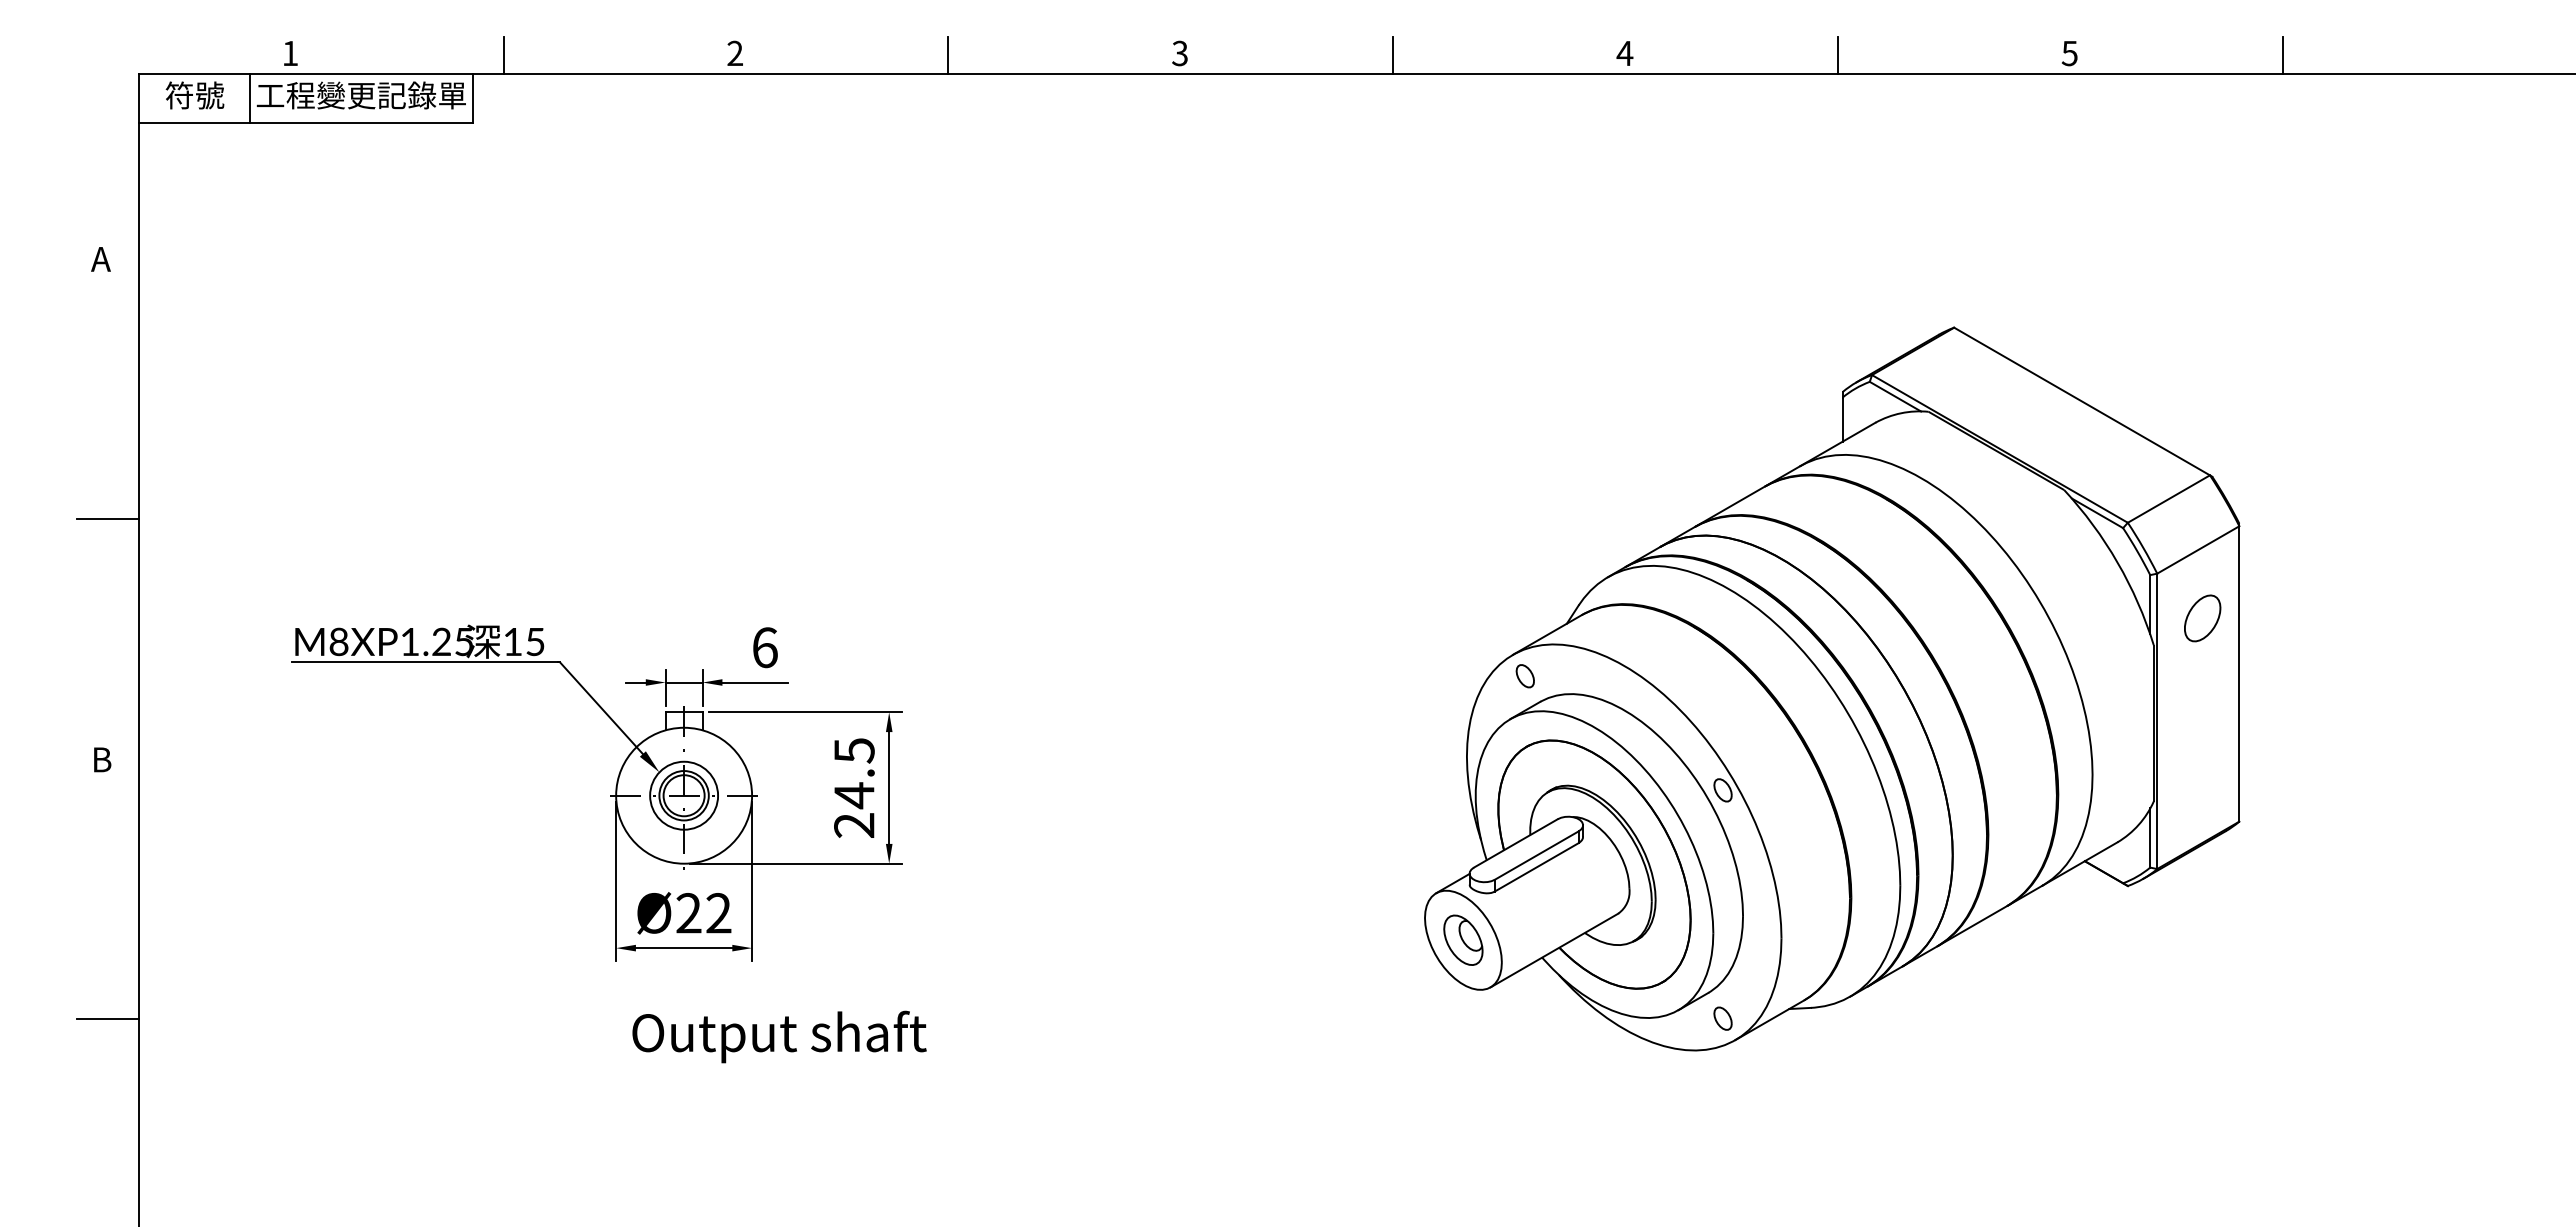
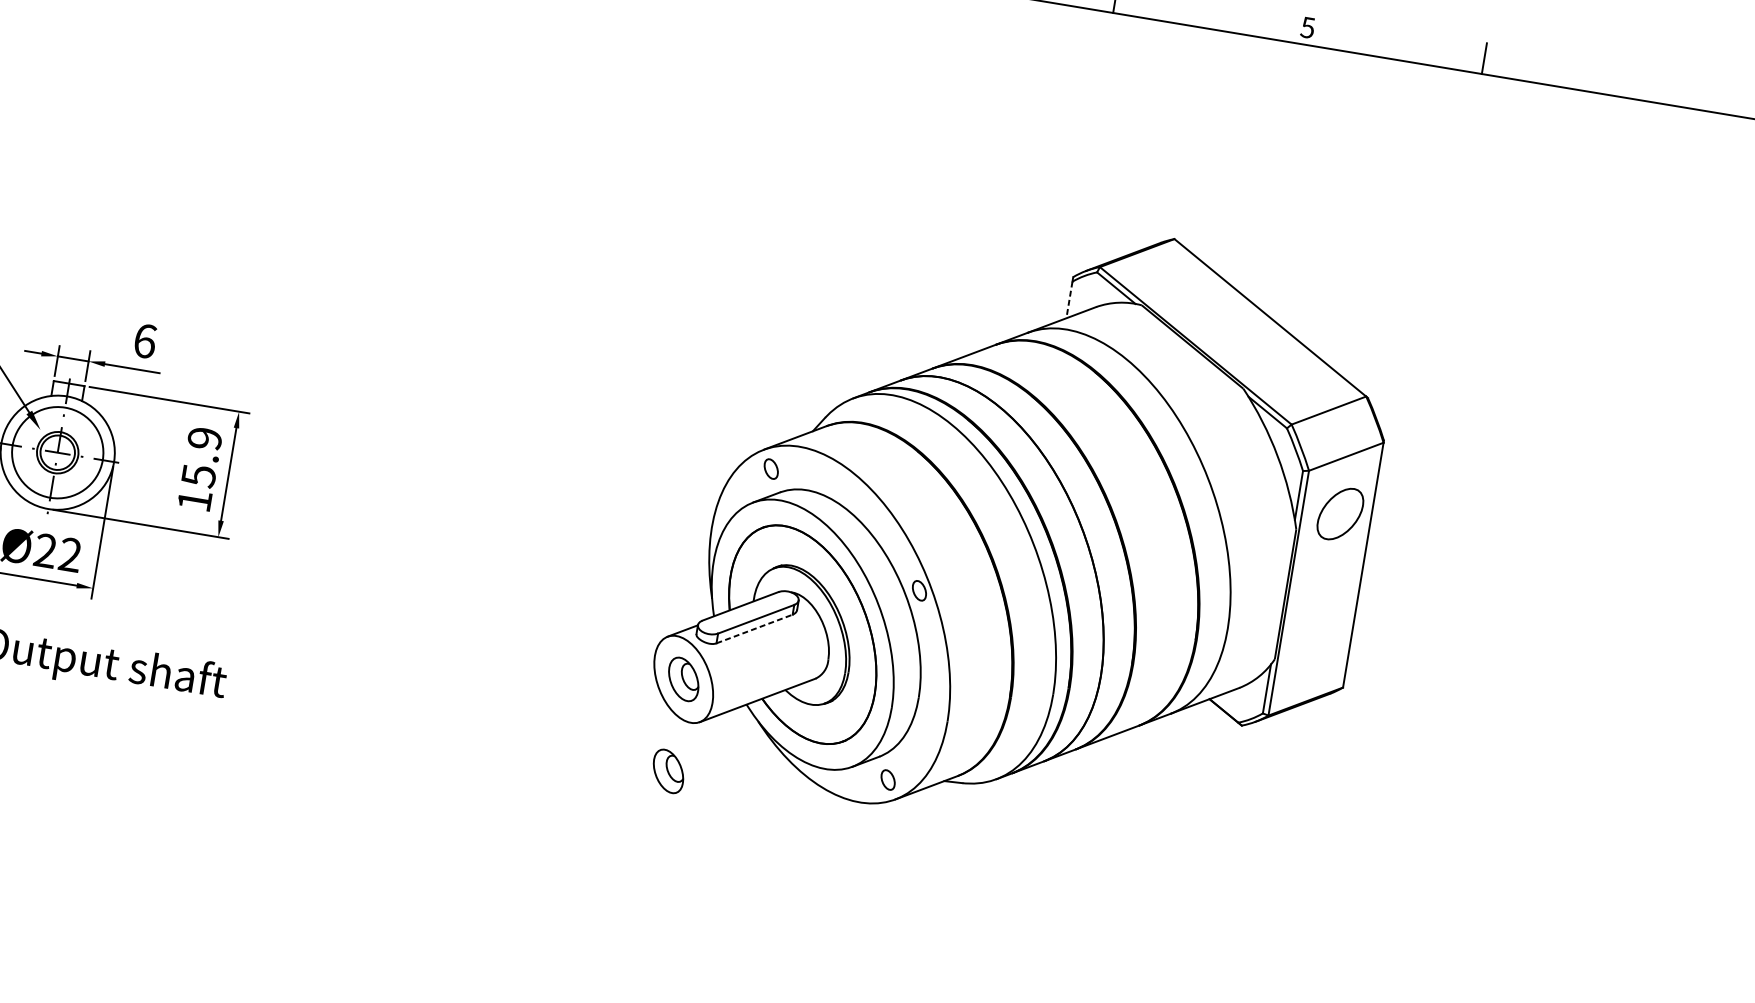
line: (1842, 420) -> (1069, 300), solid -> dashed
part: (2202, 618) -> (1340, 514), size x1.4
text: (854, 787) -> (200, 469), 24.5 -> 15.9
circle: (684, 795) -> (58, 452), size x1.6
line: (1537, 867) -> (755, 629), solid -> dashed
part: (1463, 1050) -> (668, 770), added

